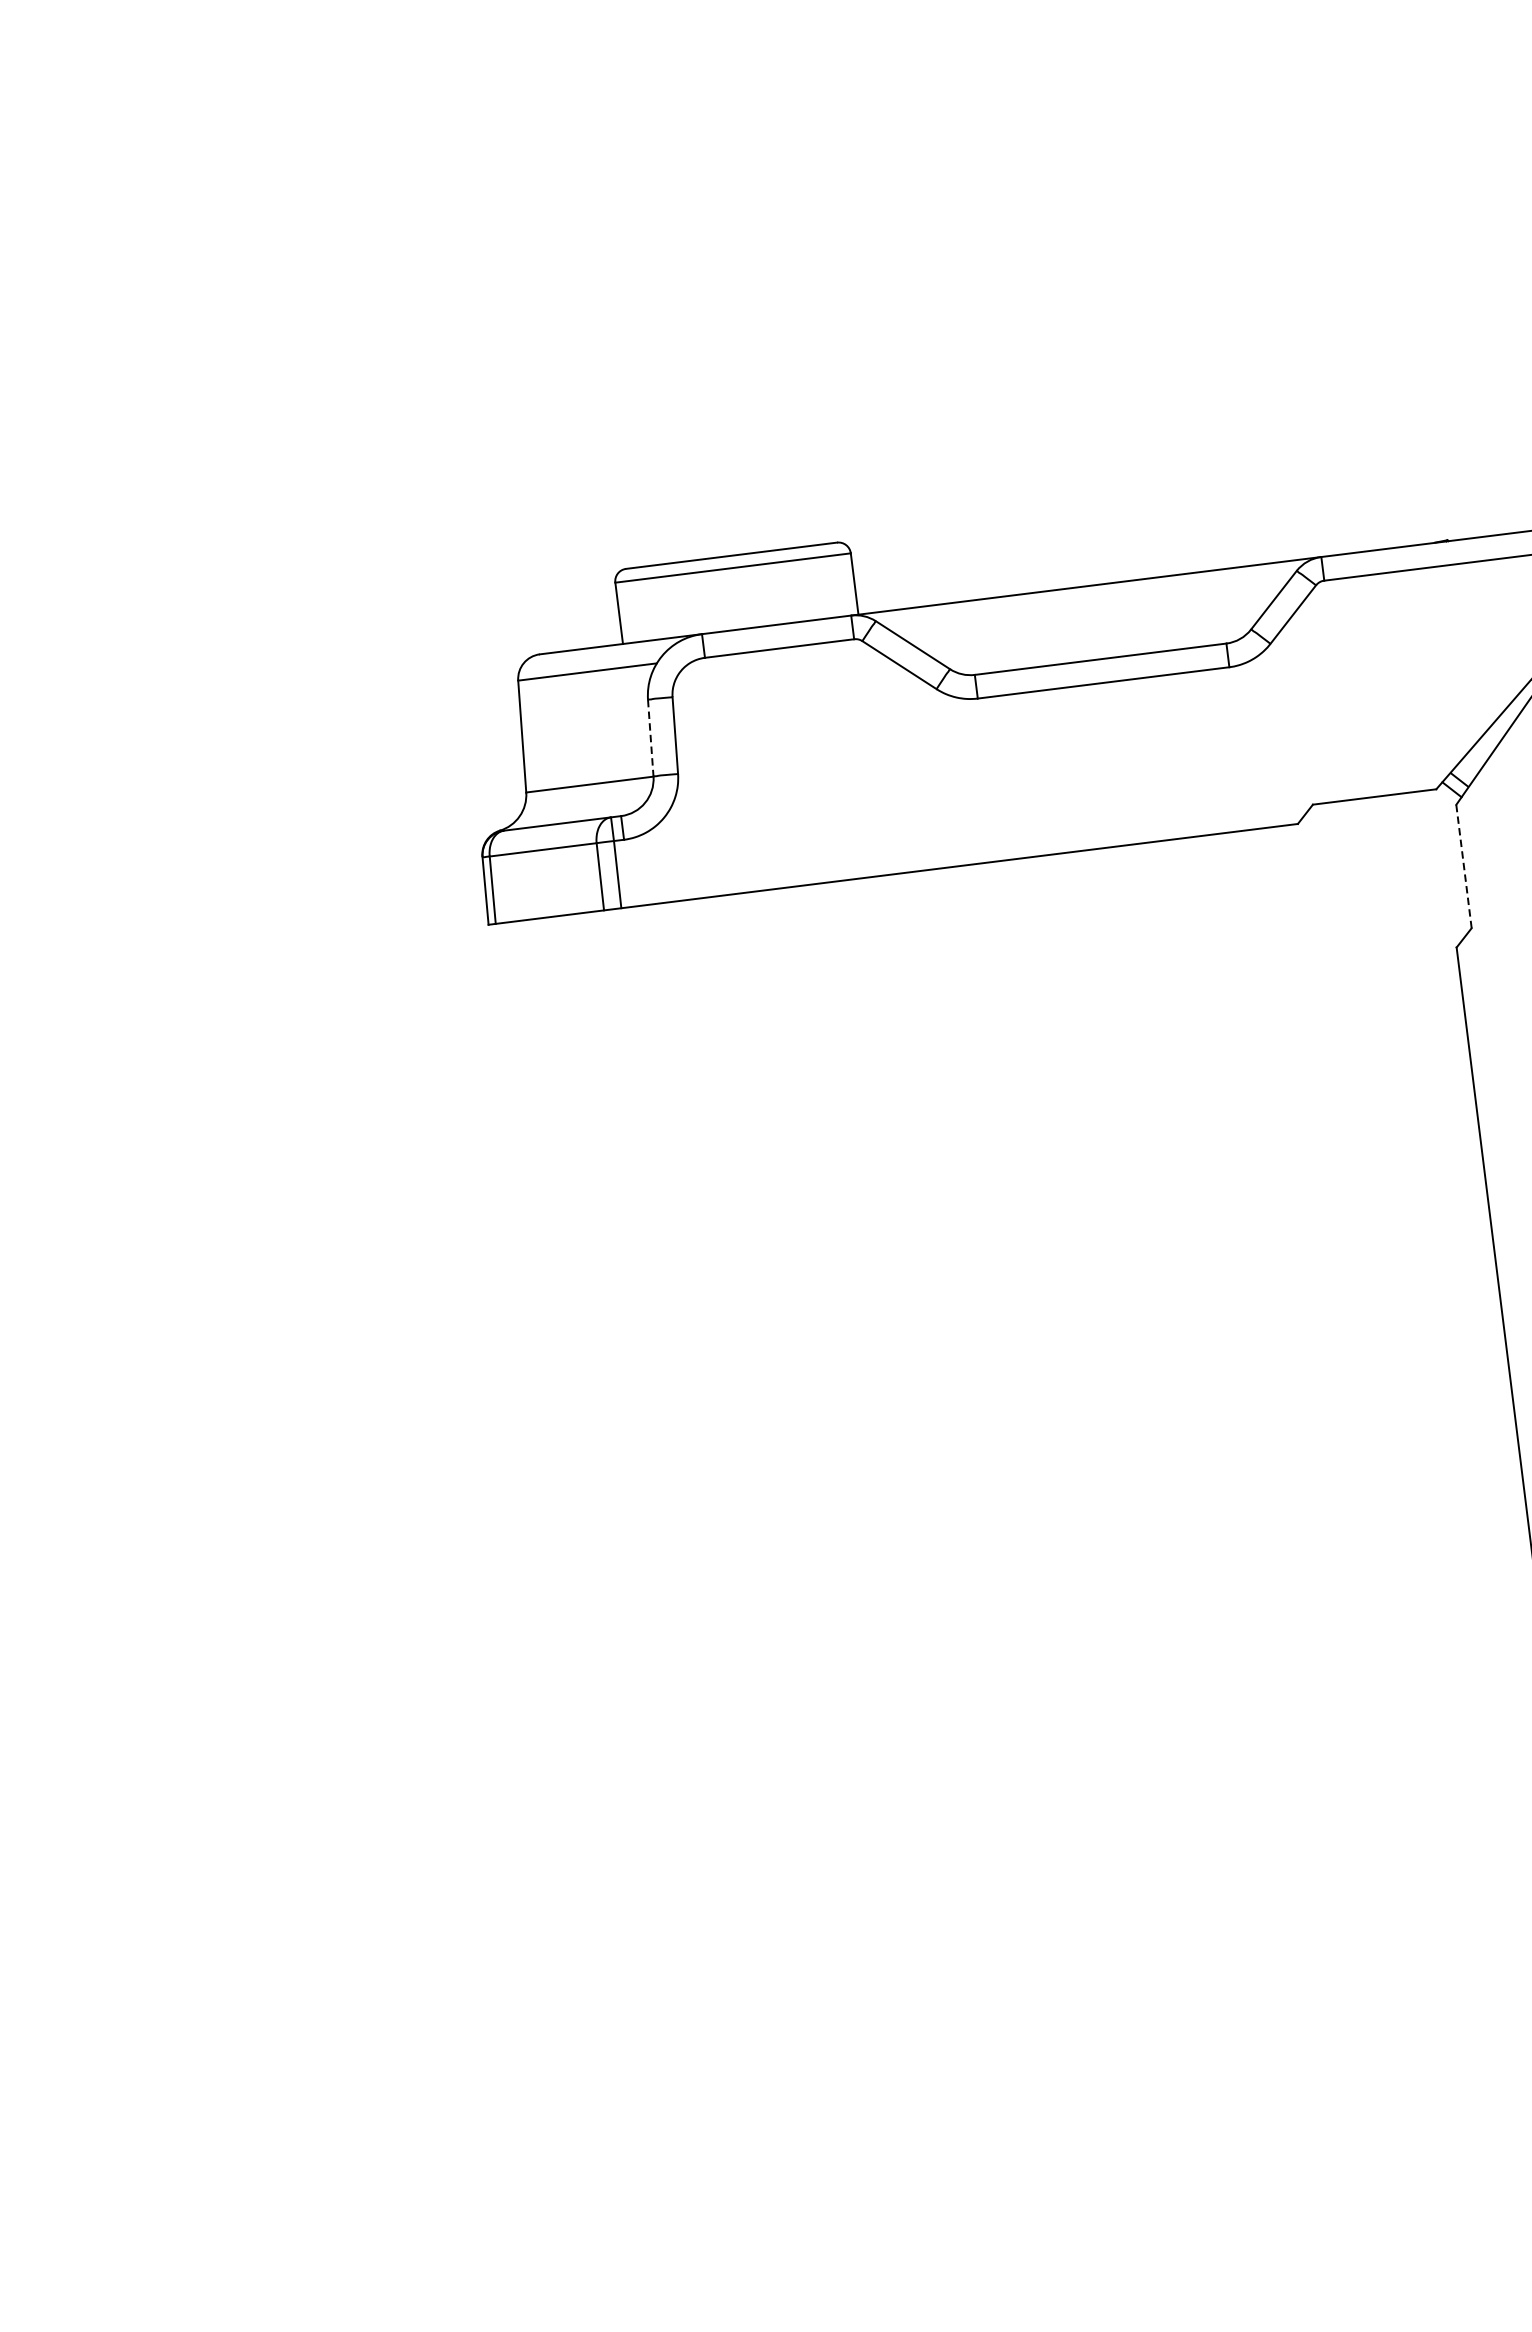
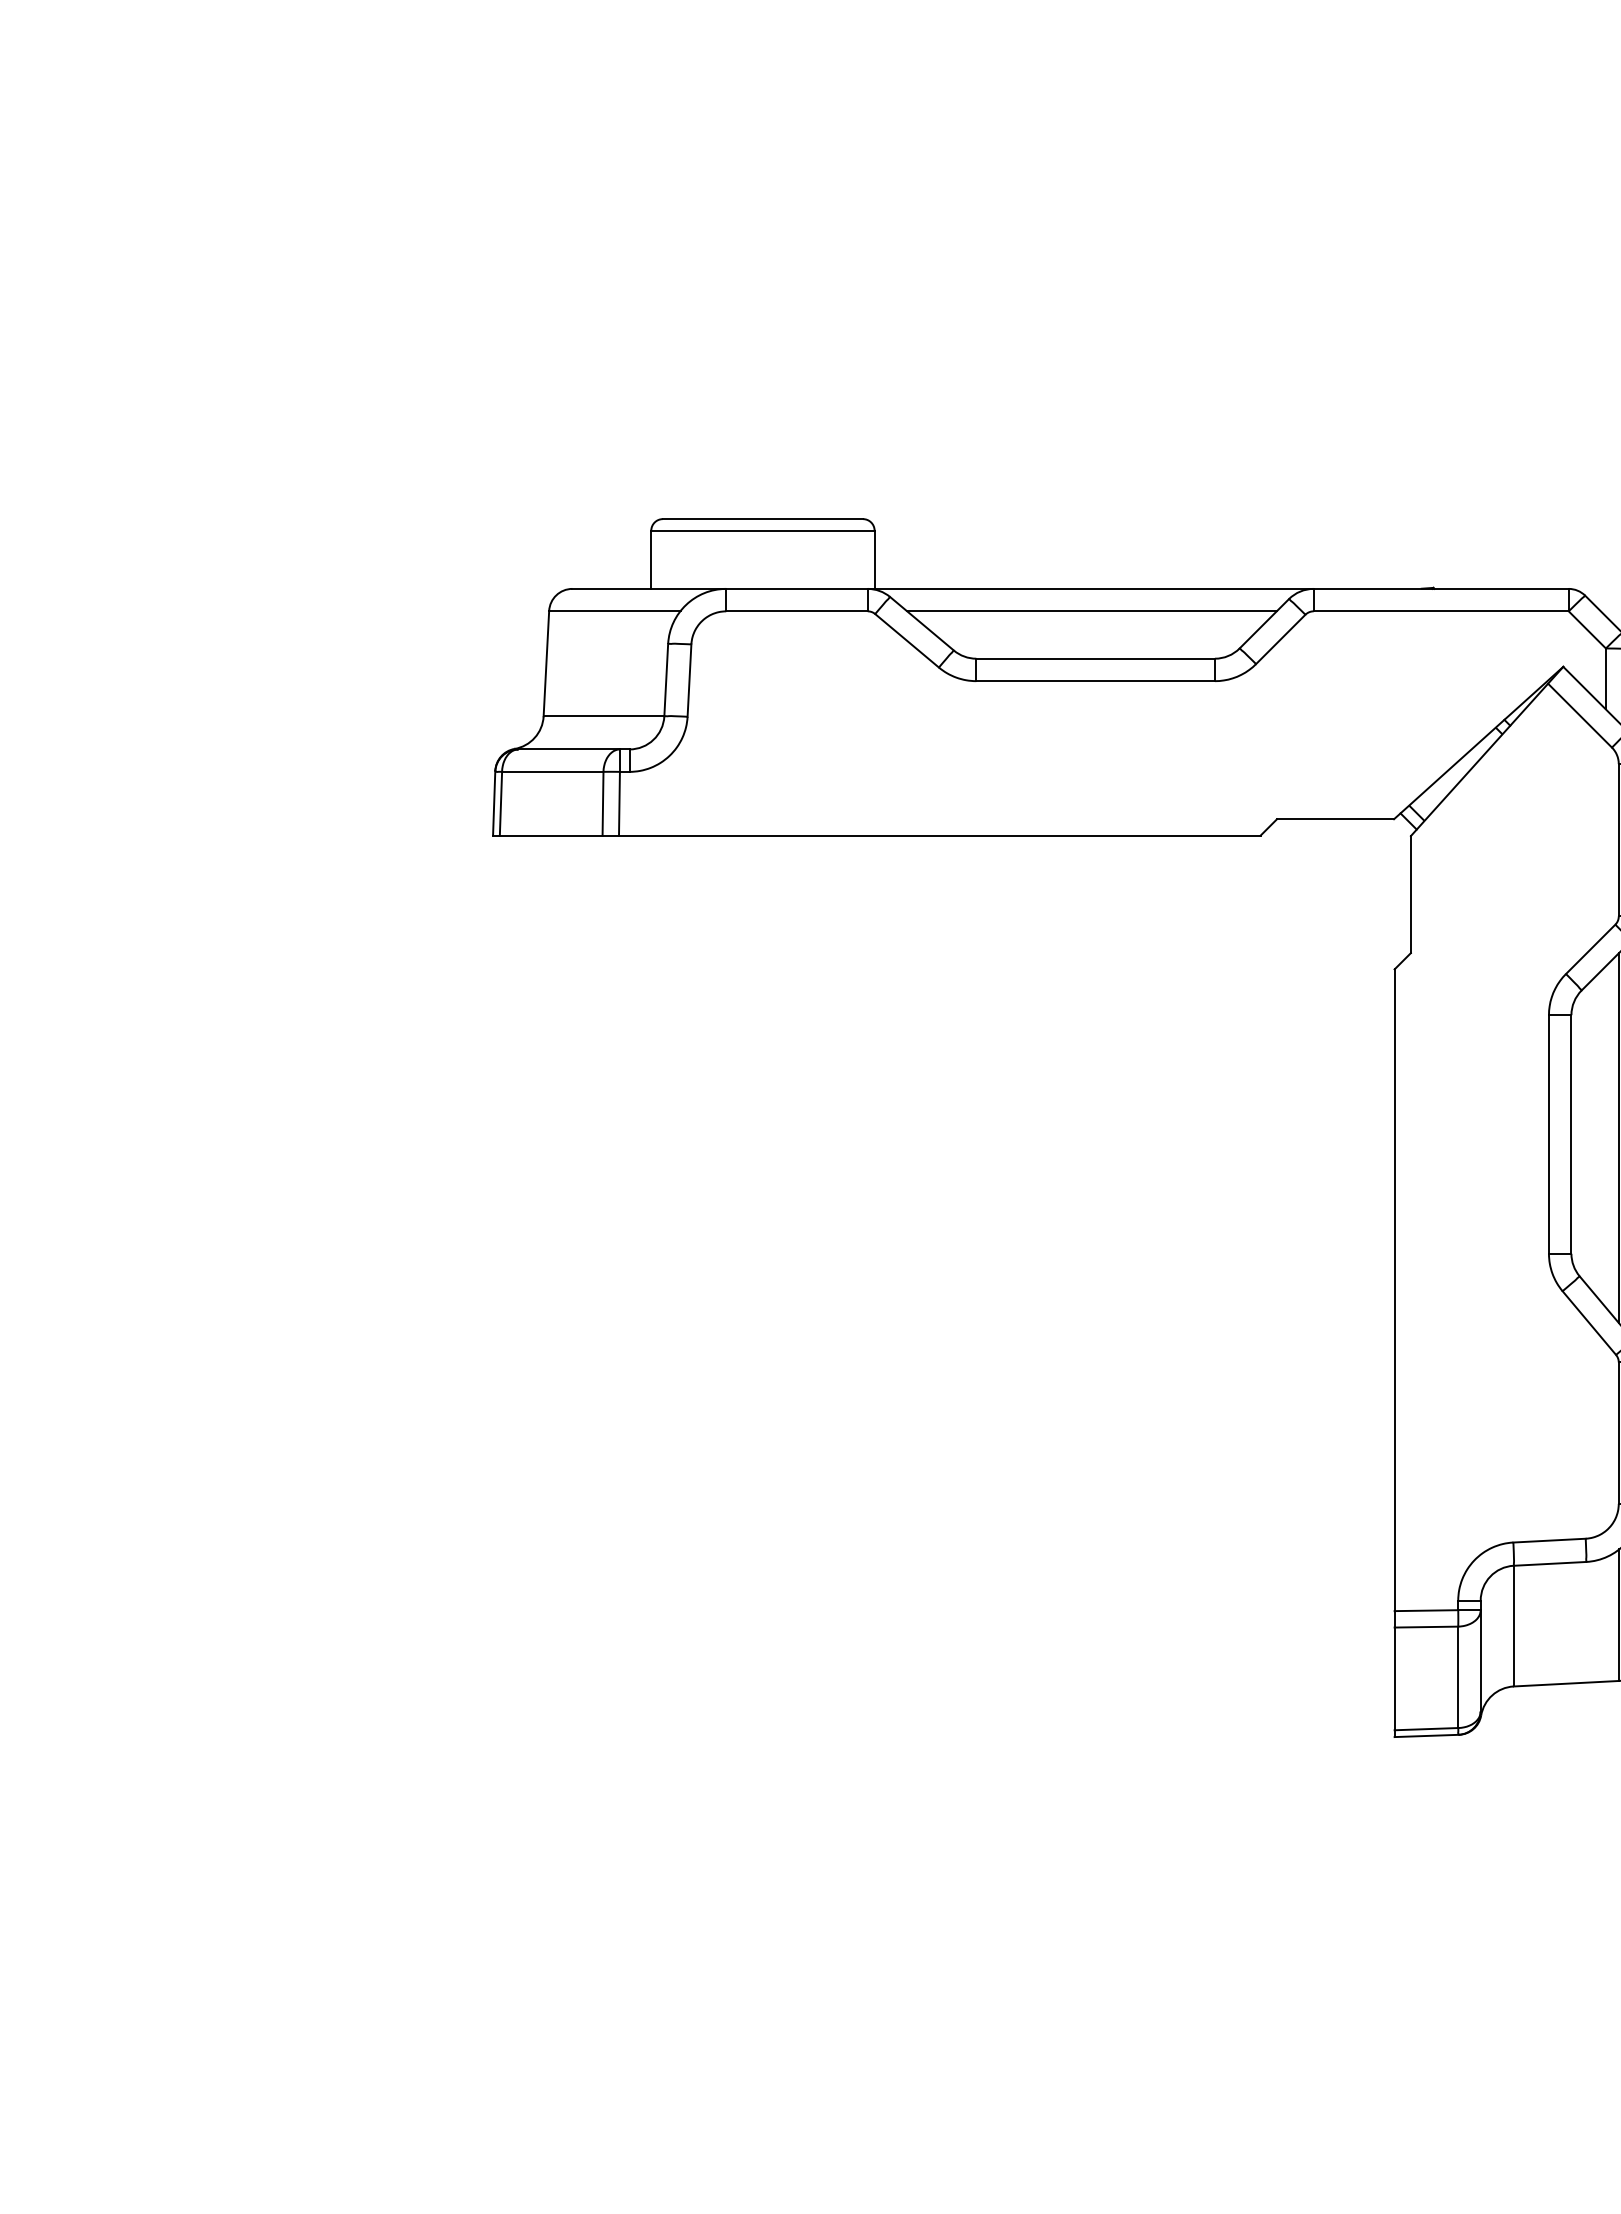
line: (1089, 608) -> (1091, 610), added
line: (651, 738) -> (666, 680), dashed -> solid
line: (1463, 866) -> (1410, 894), dashed -> solid

